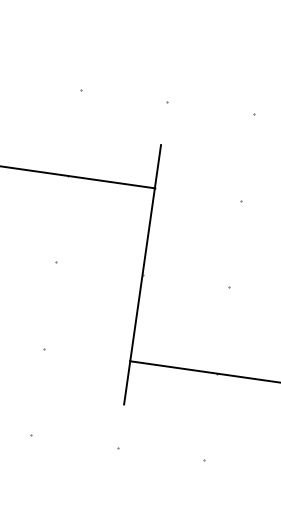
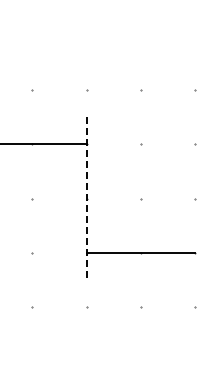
line: (142, 276) -> (86, 199), solid -> dashed

